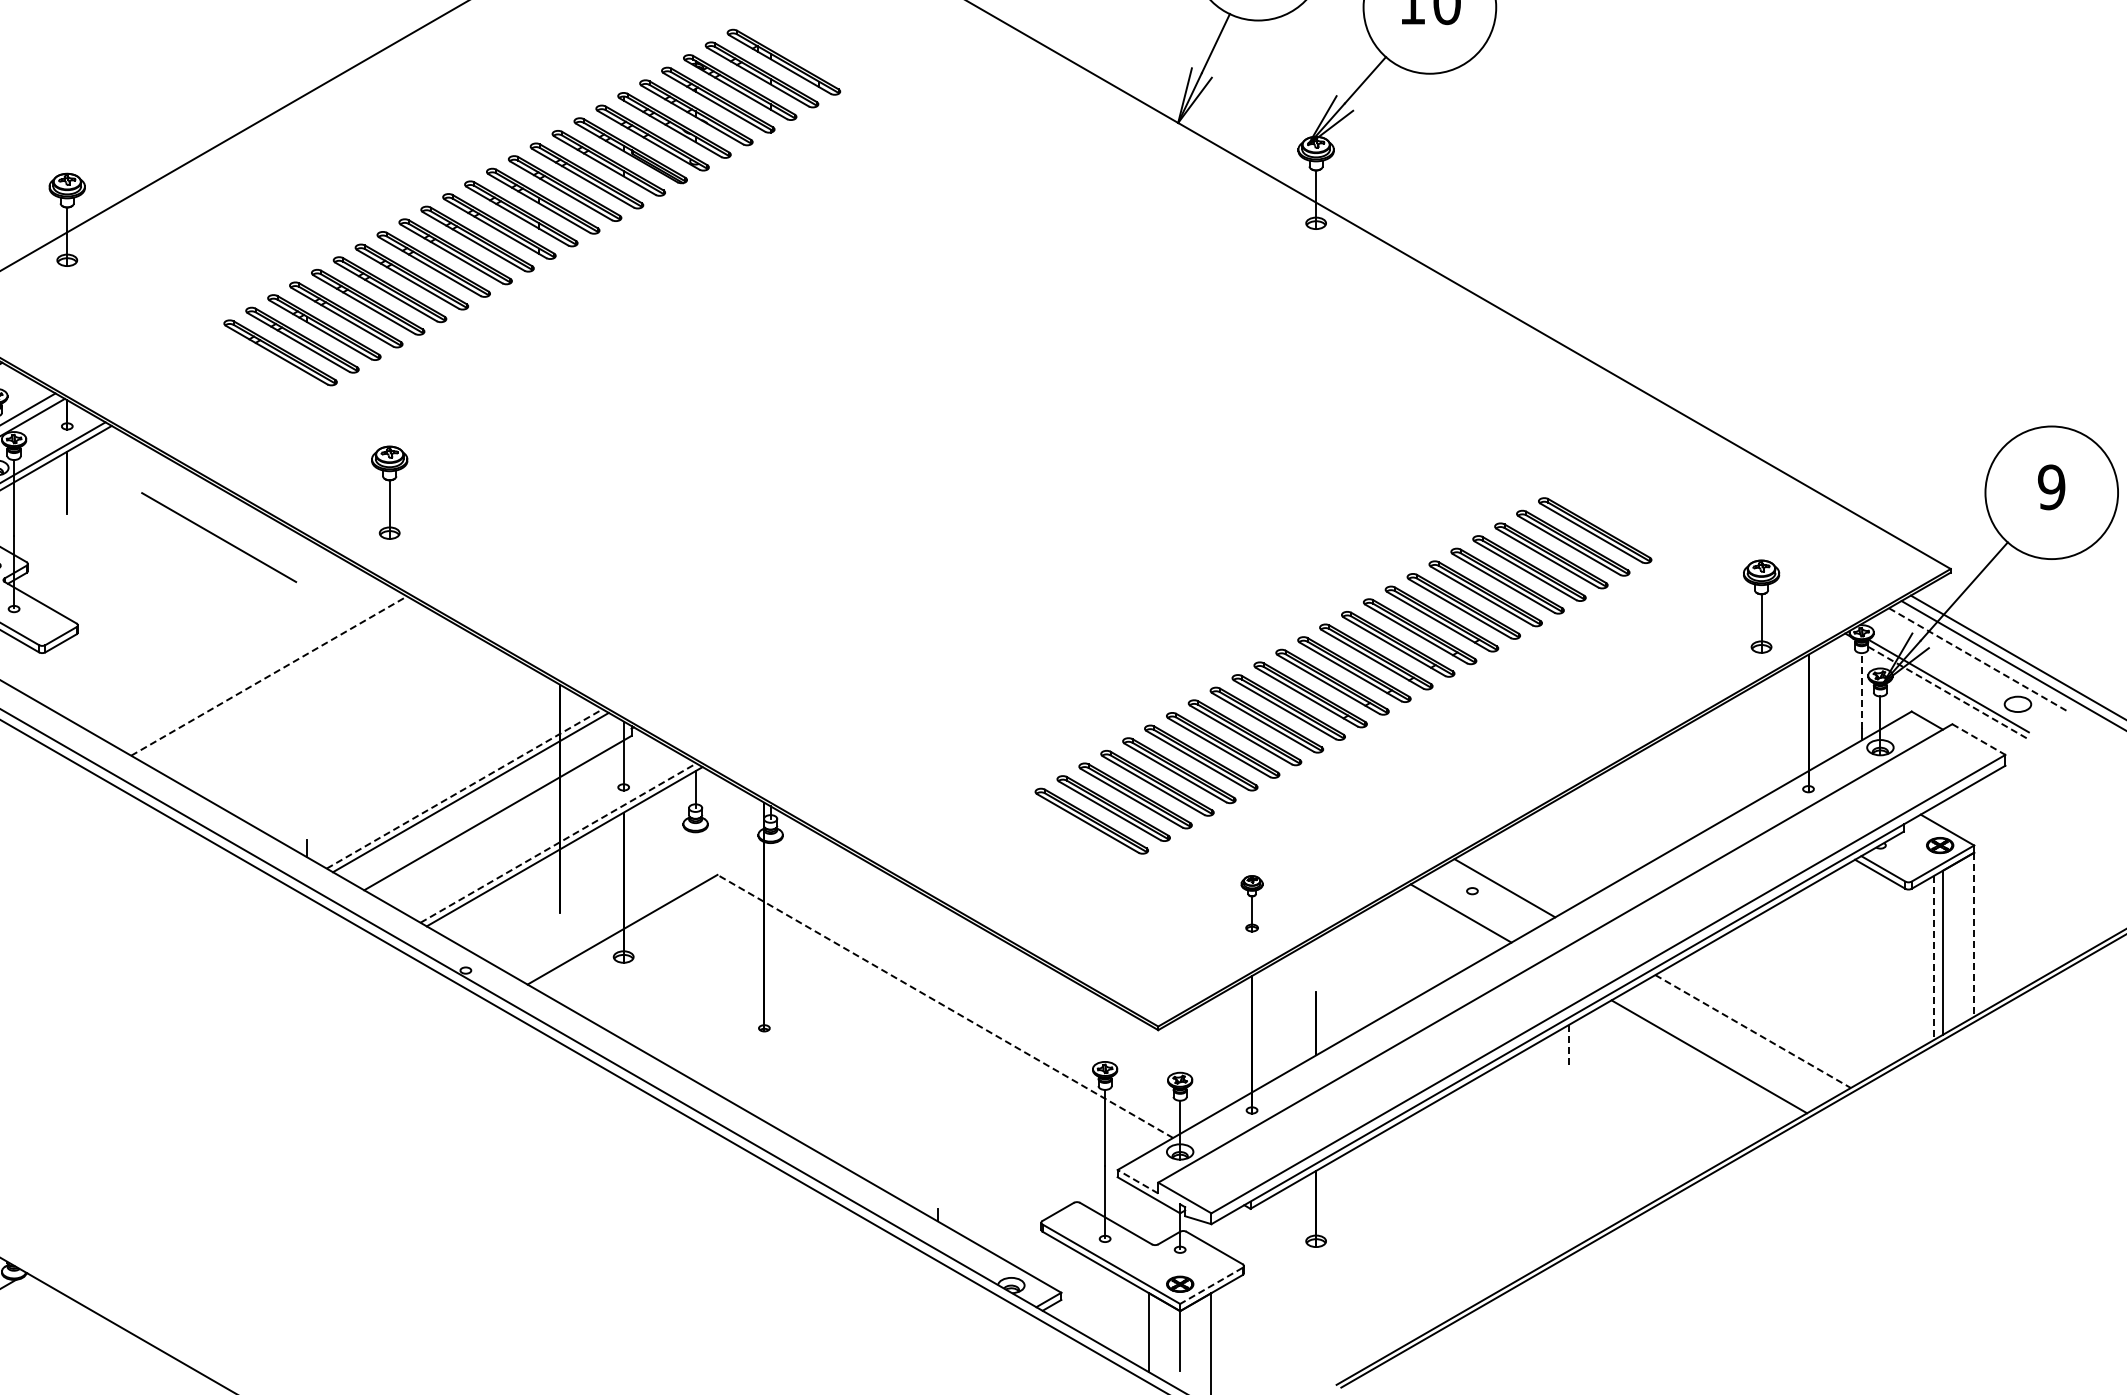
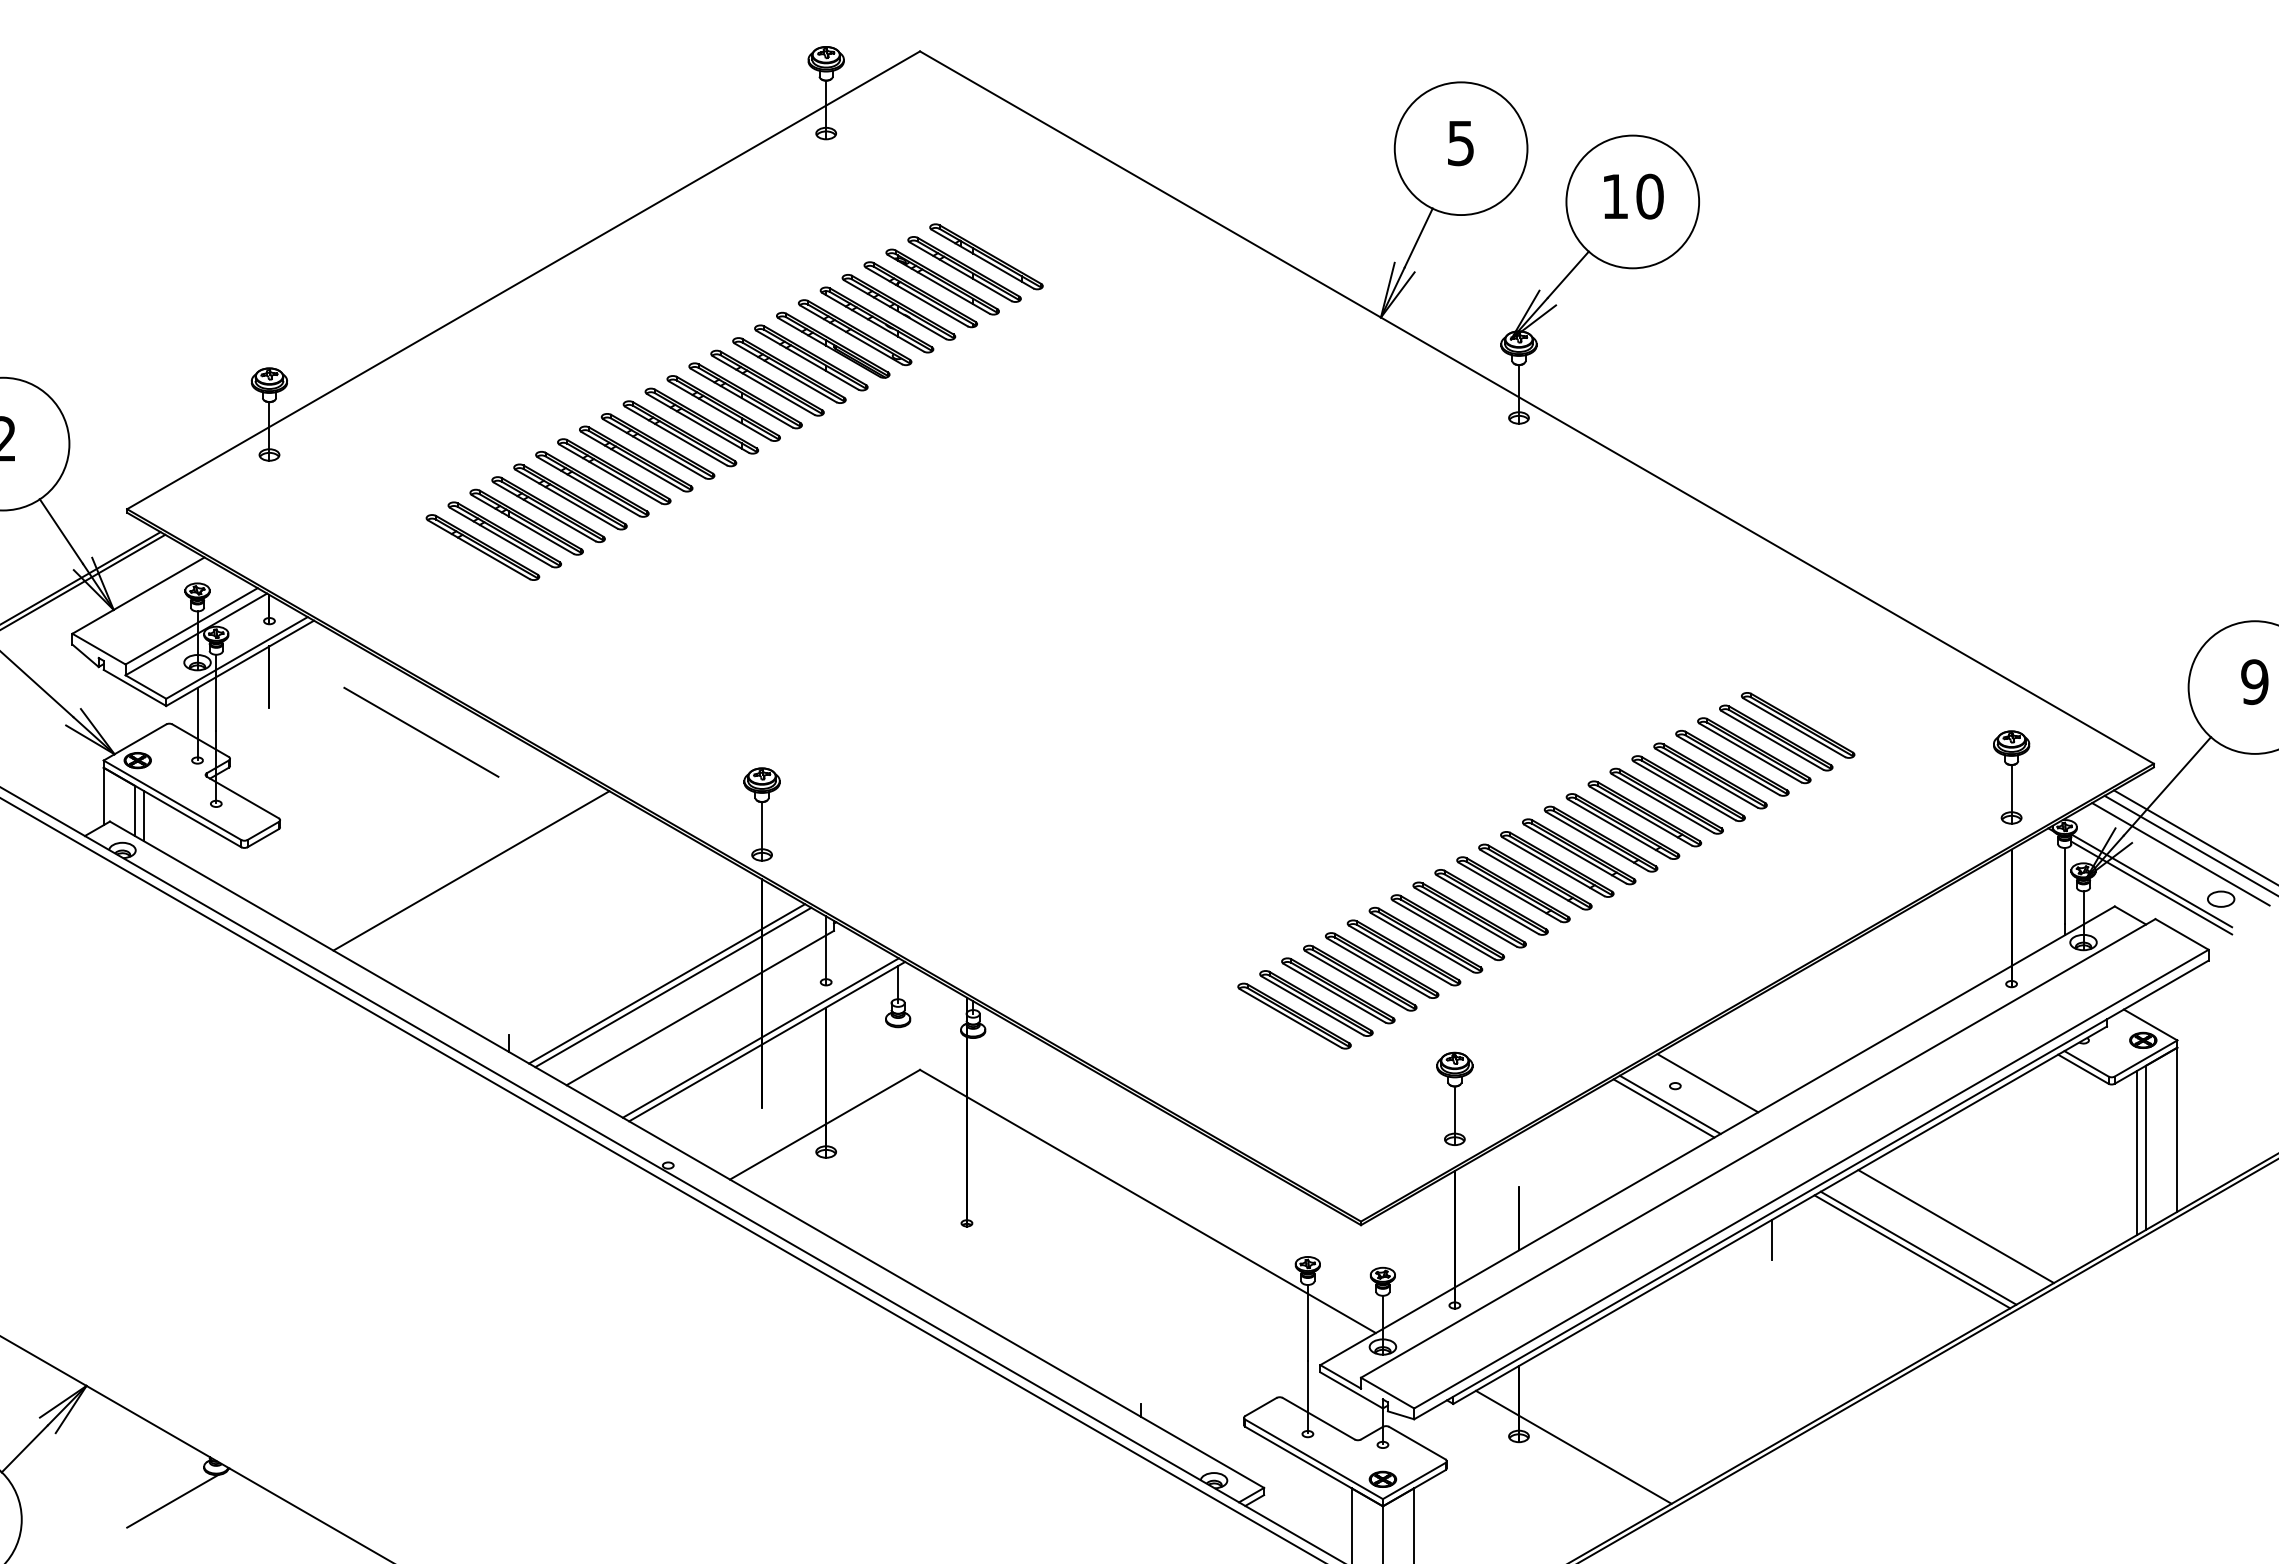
part: (389, 492) -> (761, 814), moved
part: (1761, 606) -> (2011, 777), moved
line: (1978, 659) -> (2181, 854), dashed -> solid
line: (269, 675) -> (471, 870), dashed -> solid
line: (1861, 690) -> (2064, 885), dashed -> solid
line: (1948, 693) -> (2151, 888), dashed -> solid
line: (1979, 739) -> (2182, 934), dashed -> solid
line: (465, 788) -> (667, 983), dashed -> solid
line: (559, 842) -> (761, 1037), dashed -> solid
part: (1251, 903) -> (1454, 1098), size x1.67
line: (1466, 909) -> (1669, 1104), added
line: (1974, 935) -> (2177, 1130), dashed -> solid
line: (1933, 958) -> (2136, 1153), dashed -> solid
line: (944, 1006) -> (1147, 1201), dashed -> solid
line: (1753, 1031) -> (1956, 1226), dashed -> solid
line: (1569, 1044) -> (1772, 1239), dashed -> solid
line: (1715, 1052) -> (1918, 1247), added
line: (1137, 1181) -> (1340, 1376), dashed -> solid
line: (1370, 1251) -> (1573, 1446), added
line: (1210, 1286) -> (1413, 1481), dashed -> solid

